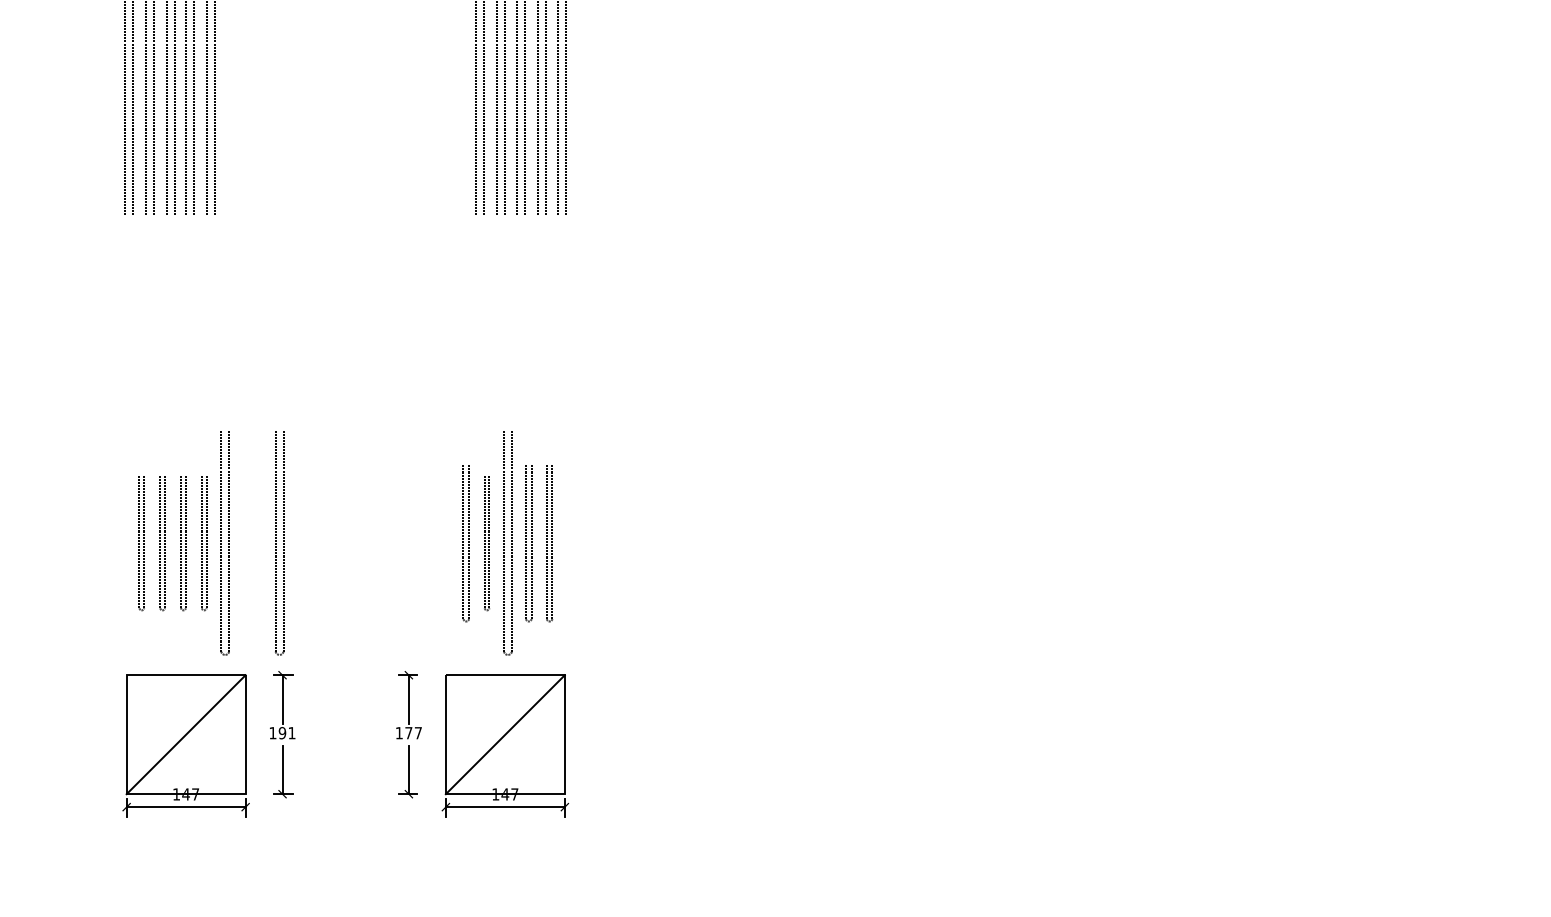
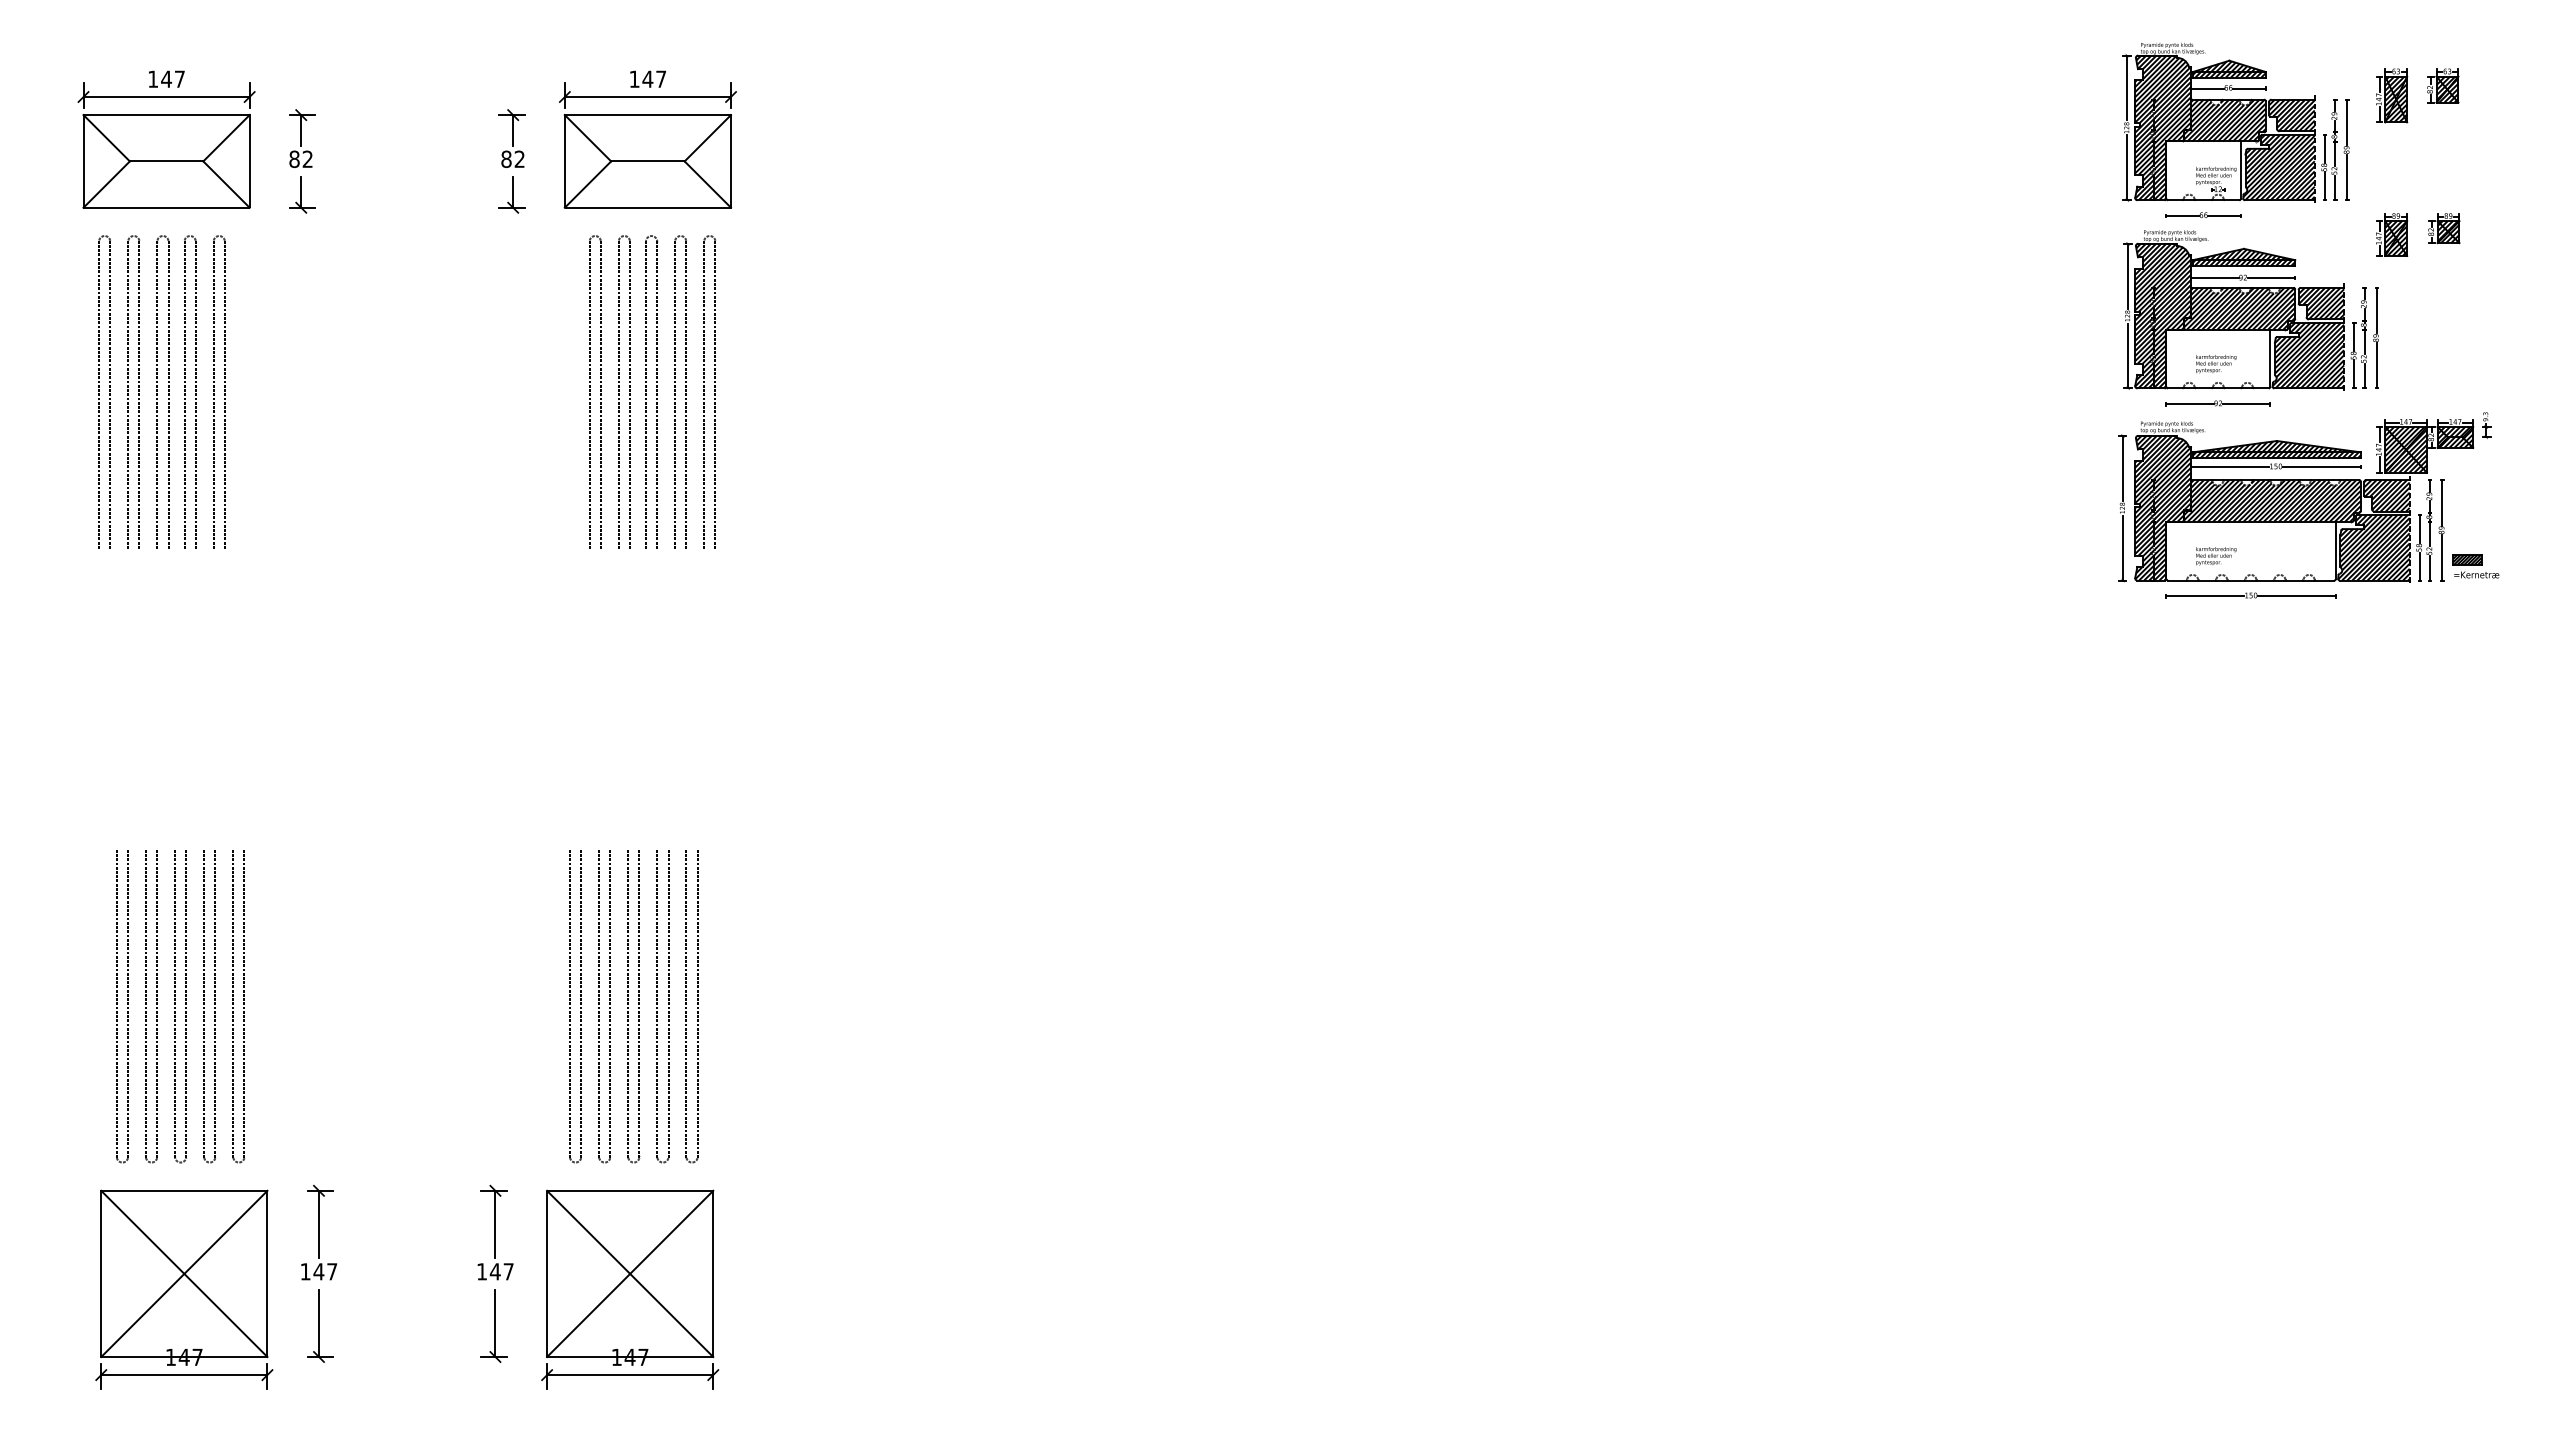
part: (141, 543) -> (122, 1006), size x1.67
part: (162, 543) -> (151, 1006), size x1.67
part: (183, 543) -> (180, 1006), size x1.67
part: (204, 543) -> (209, 1006), size x1.67
part: (279, 543) -> (314, 1006), removed
part: (466, 543) -> (575, 1006), size x1.43
part: (486, 543) -> (604, 1006), size x1.67
part: (528, 543) -> (662, 1006), size x1.43
part: (549, 543) -> (691, 1006), size x1.43
text: (287, 732) -> (325, 1271), 191 -> 147
text: (408, 732) -> (494, 1271), 177 -> 147
line: (186, 734) -> (184, 1273), added
line: (505, 734) -> (630, 1273), added

